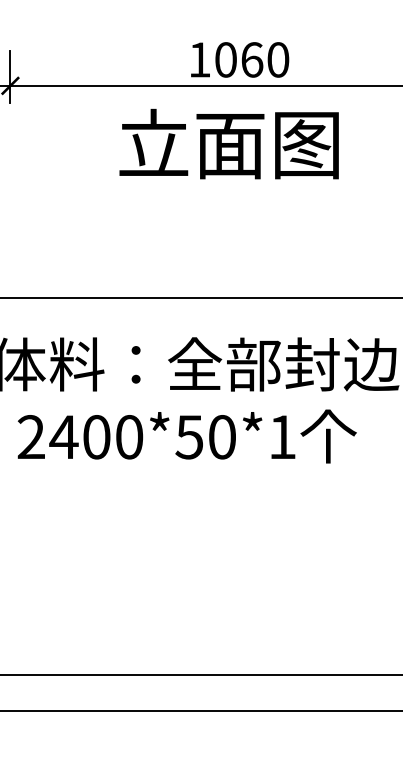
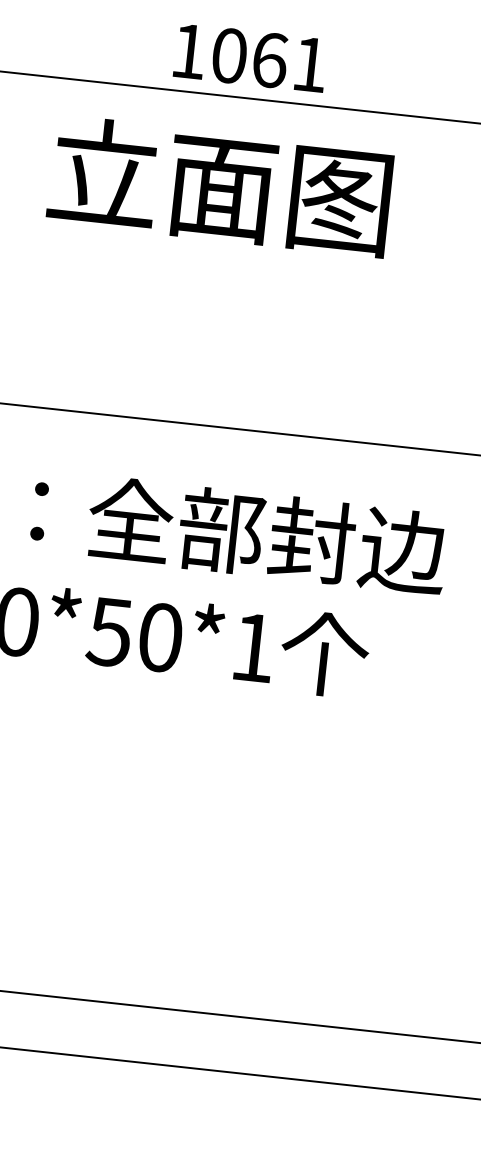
text: (278, 59) -> (310, 64), 1060 -> 1061

